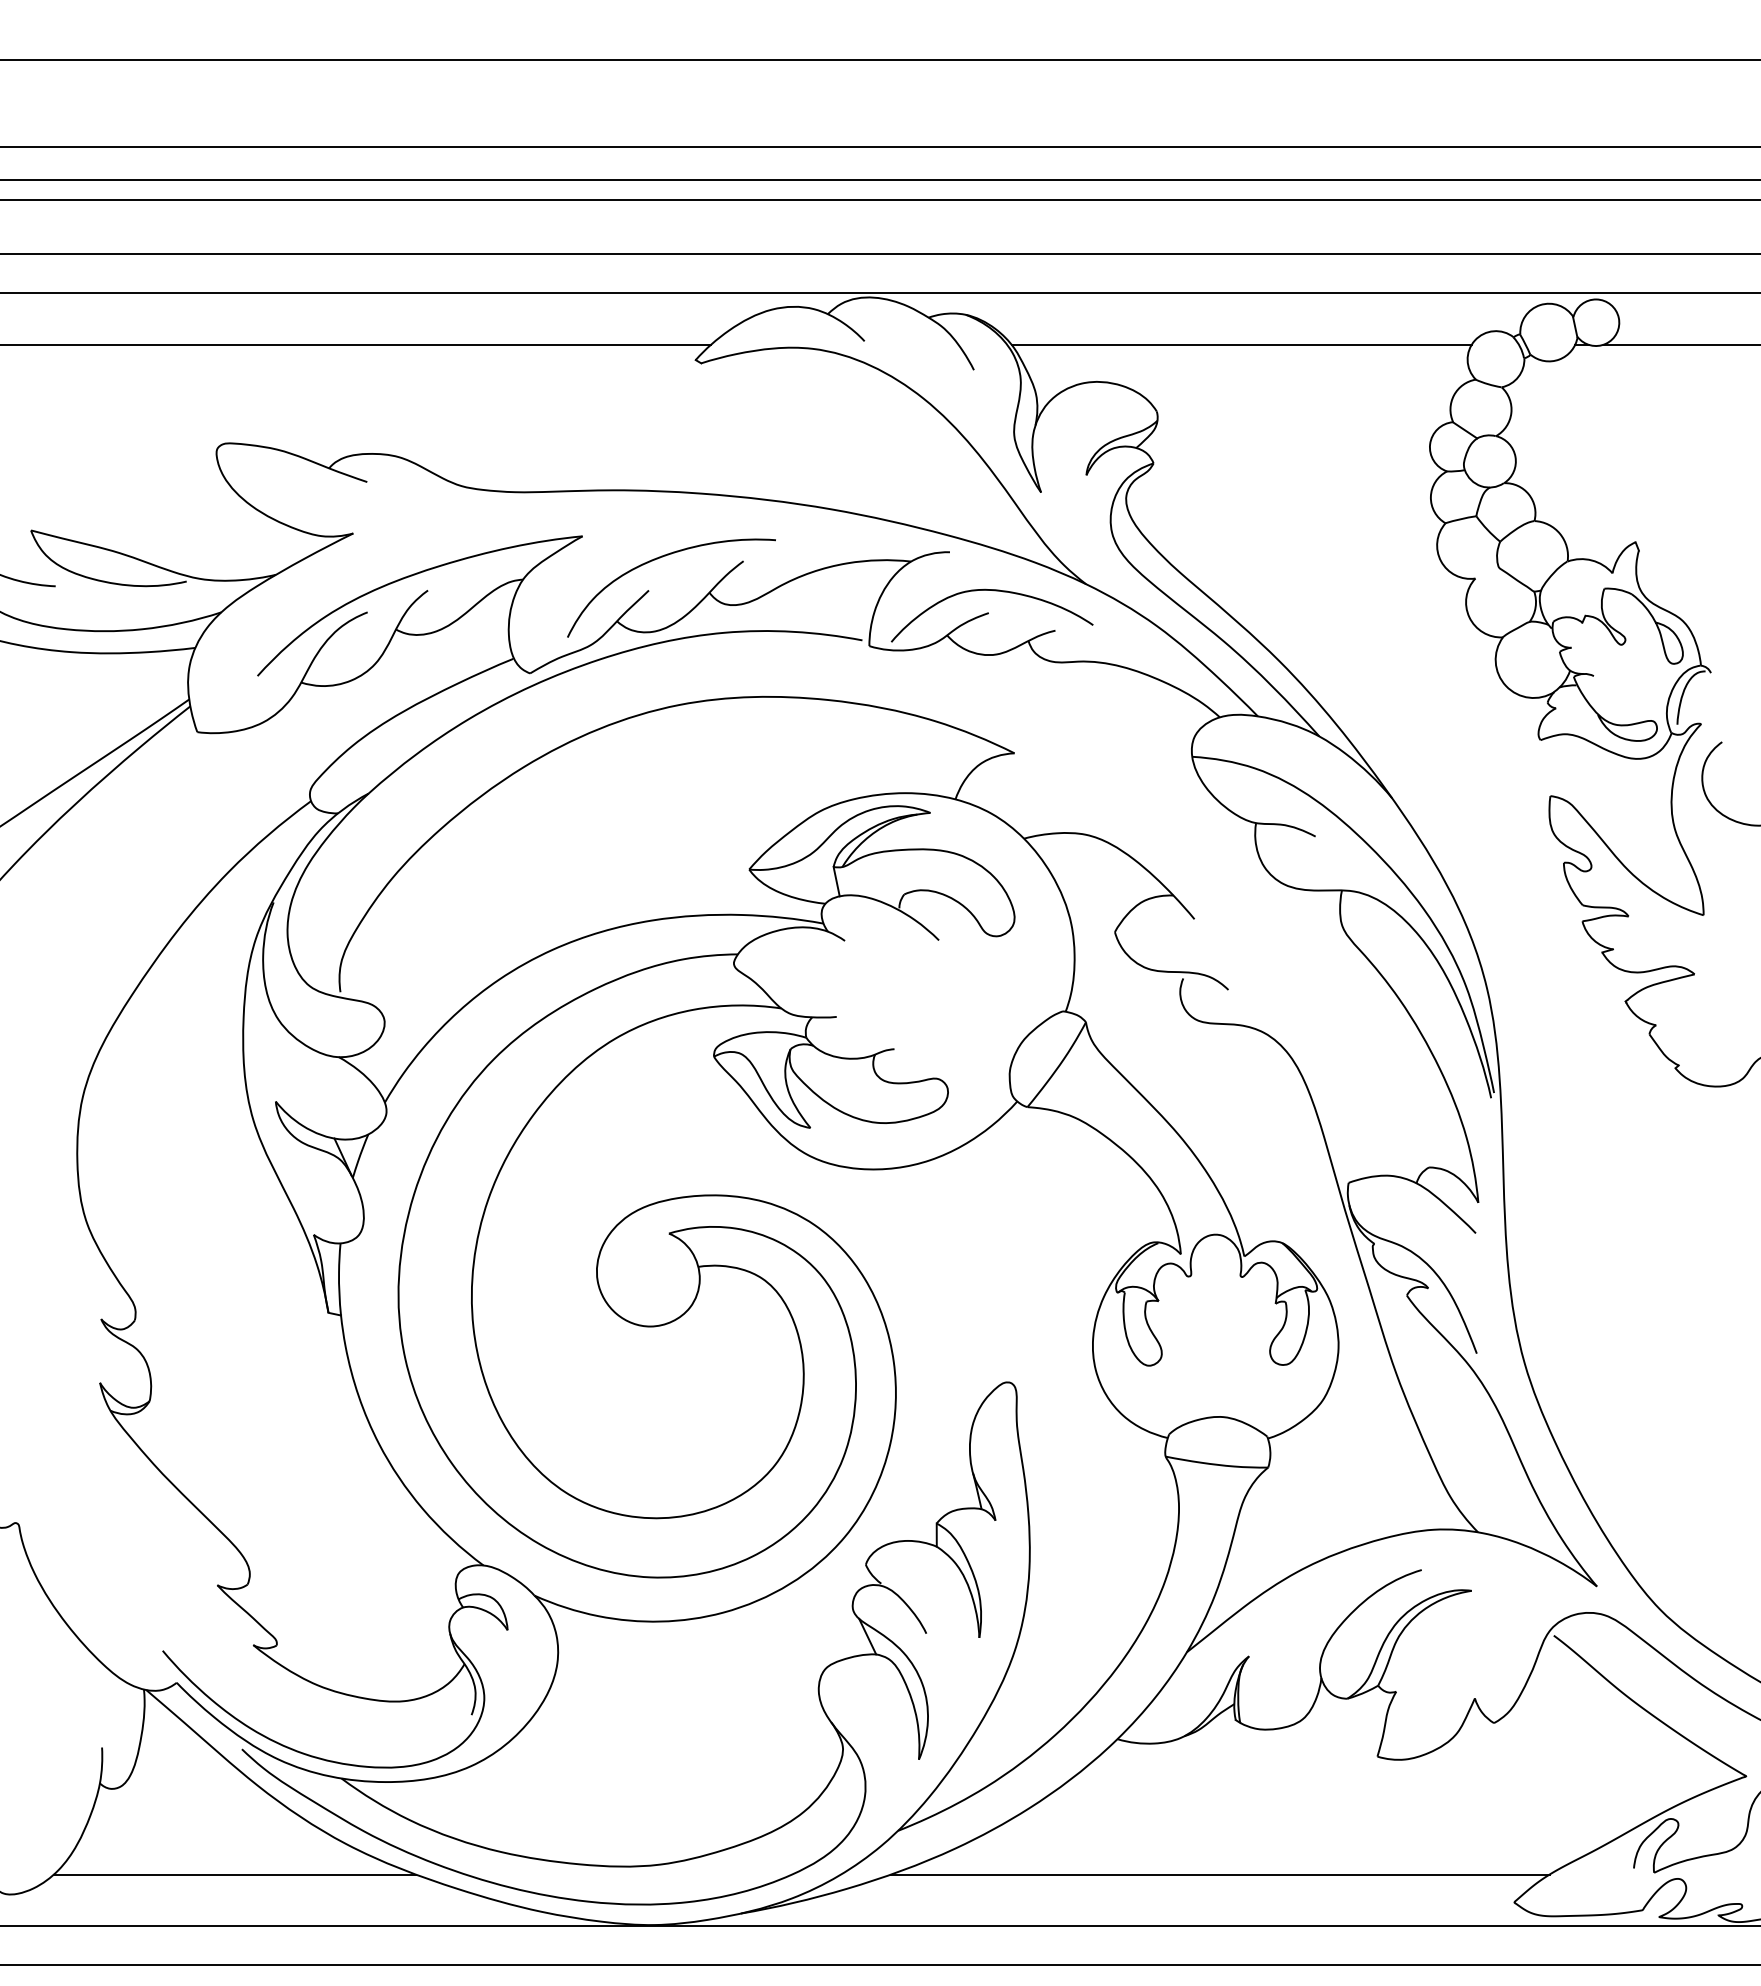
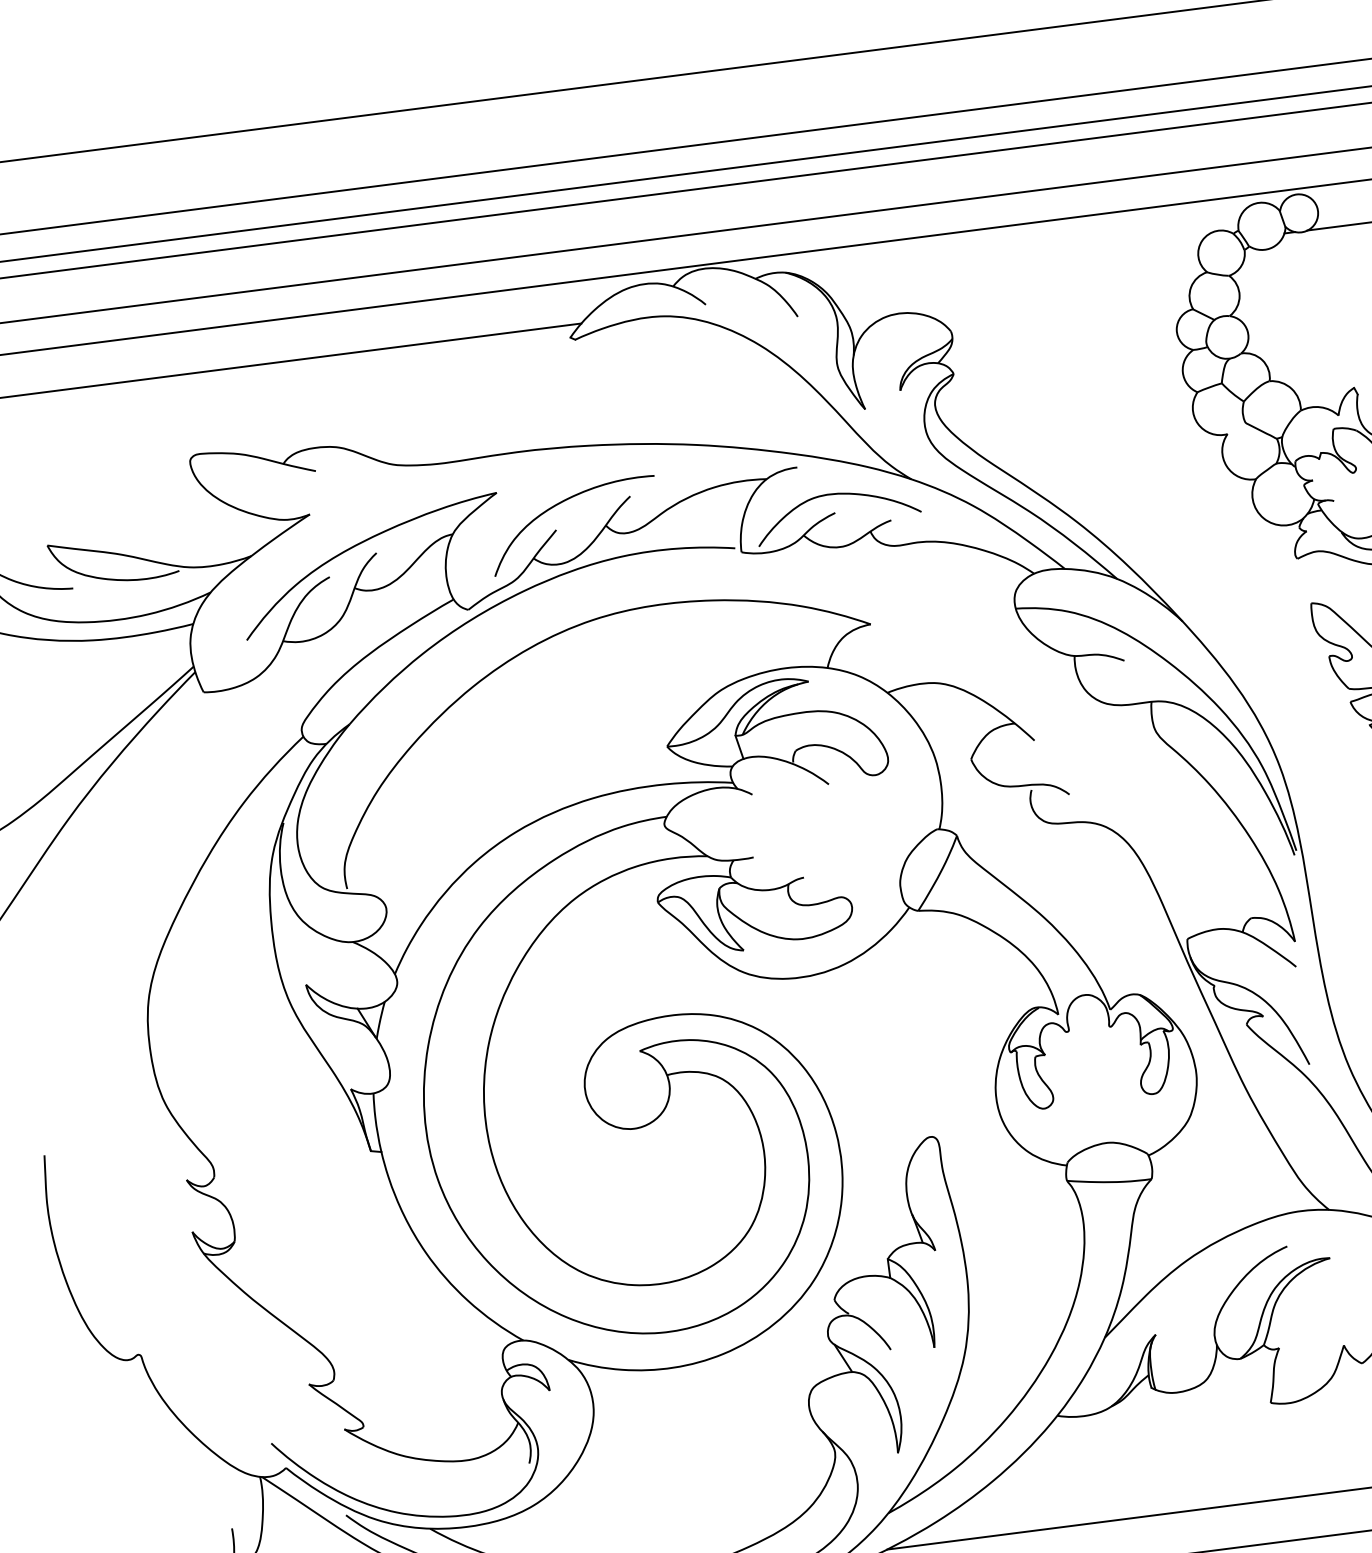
line: (1241, 344) -> (1012, 268), removed

